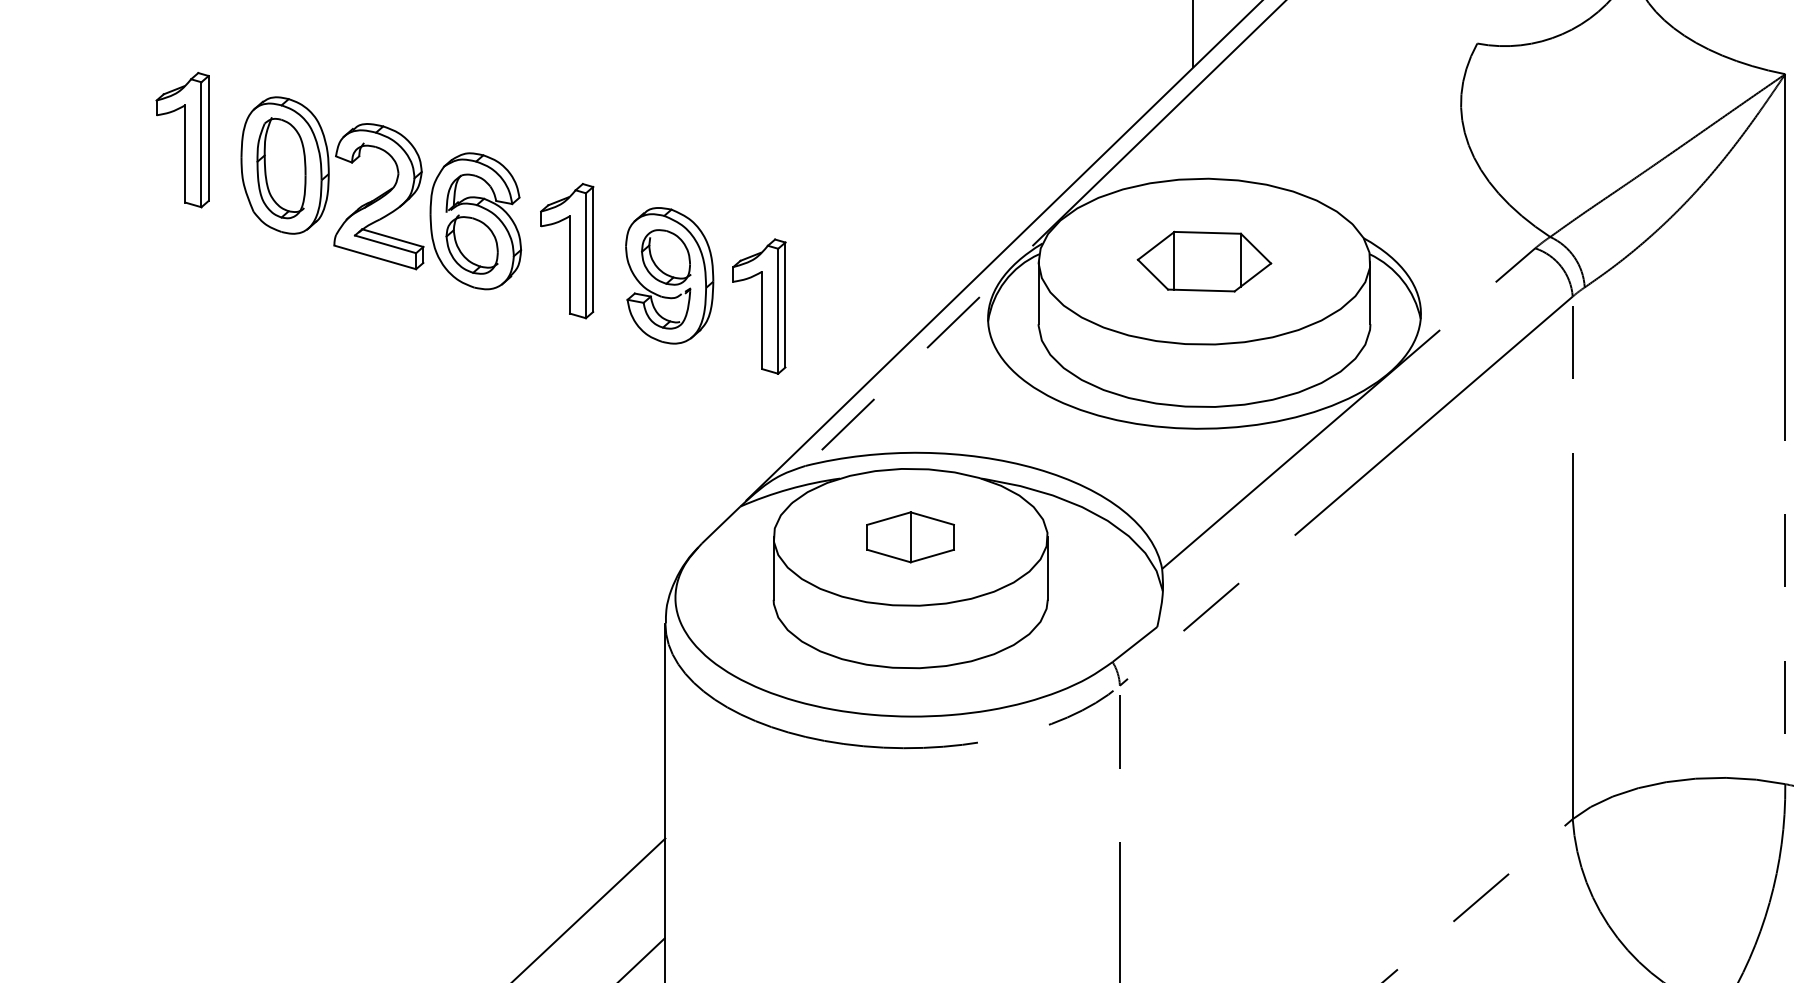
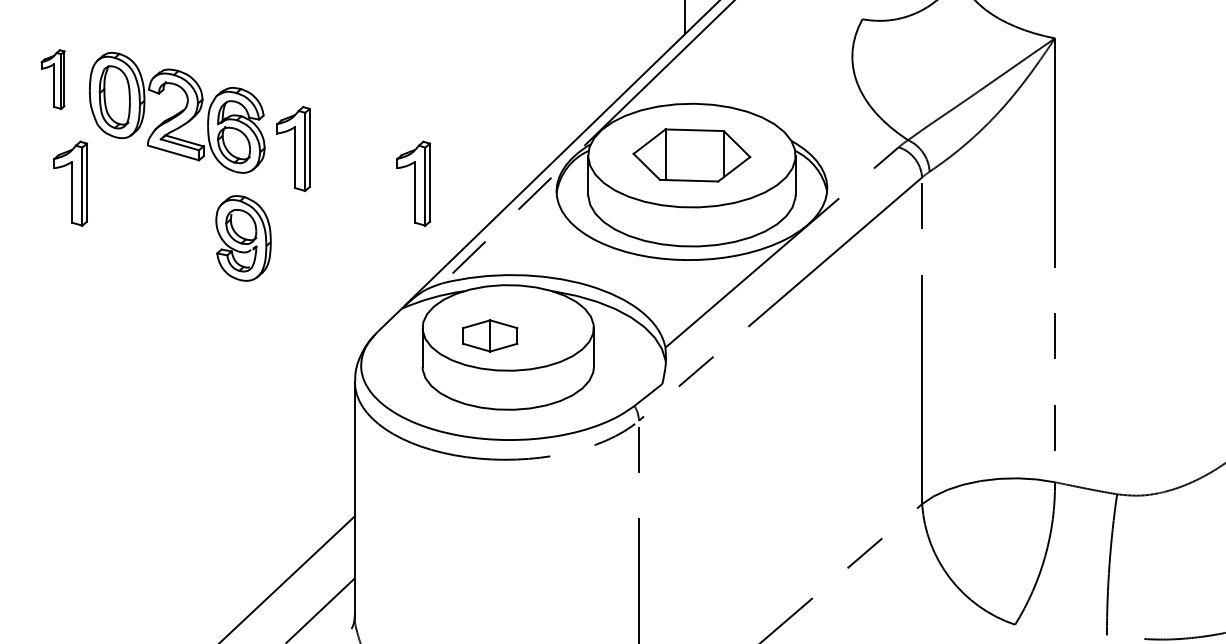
part: (181, 139) -> (52, 79), size x0.7
part: (1203, 261) -> (691, 155), size x1.4
part: (669, 275) -> (243, 238), moved
part: (210, 306) -> (70, 183), added
part: (911, 536) -> (490, 335), moved

